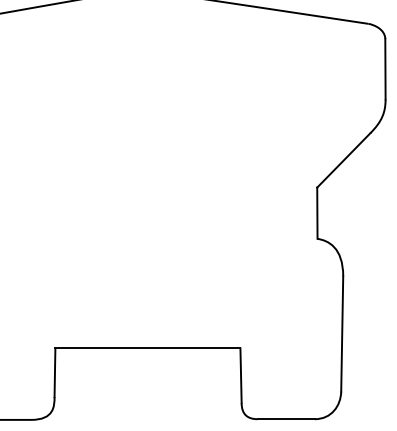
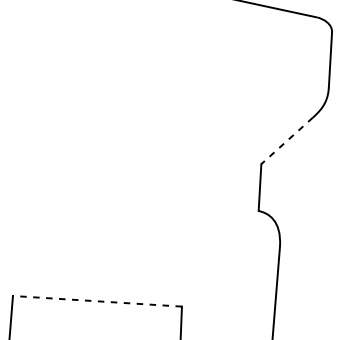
line: (343, 160) -> (286, 140), solid -> dashed
line: (147, 348) -> (97, 301), solid -> dashed

